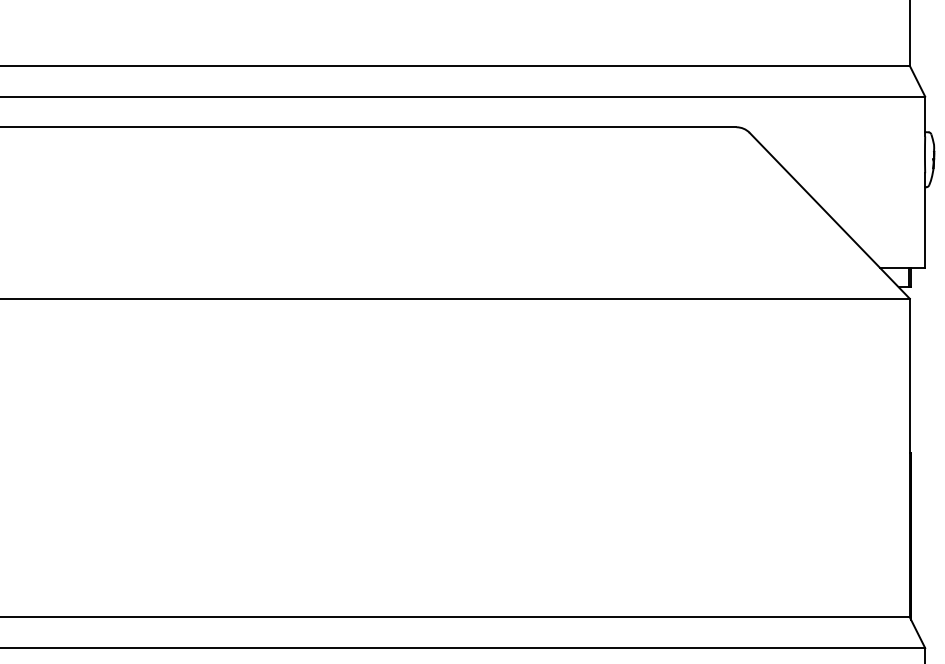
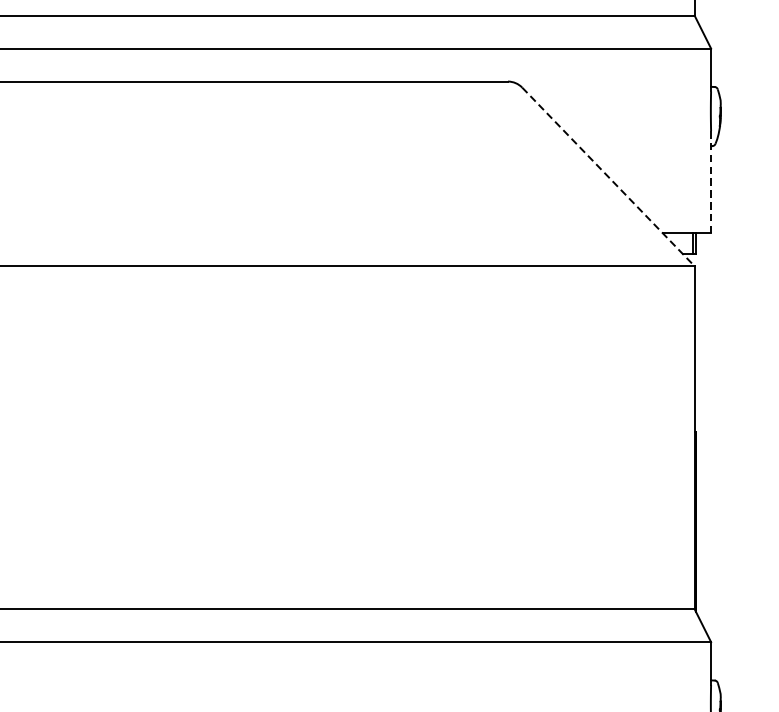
line: (830, 216) -> (609, 177), solid -> dashed
line: (925, 221) -> (711, 183), solid -> dashed

